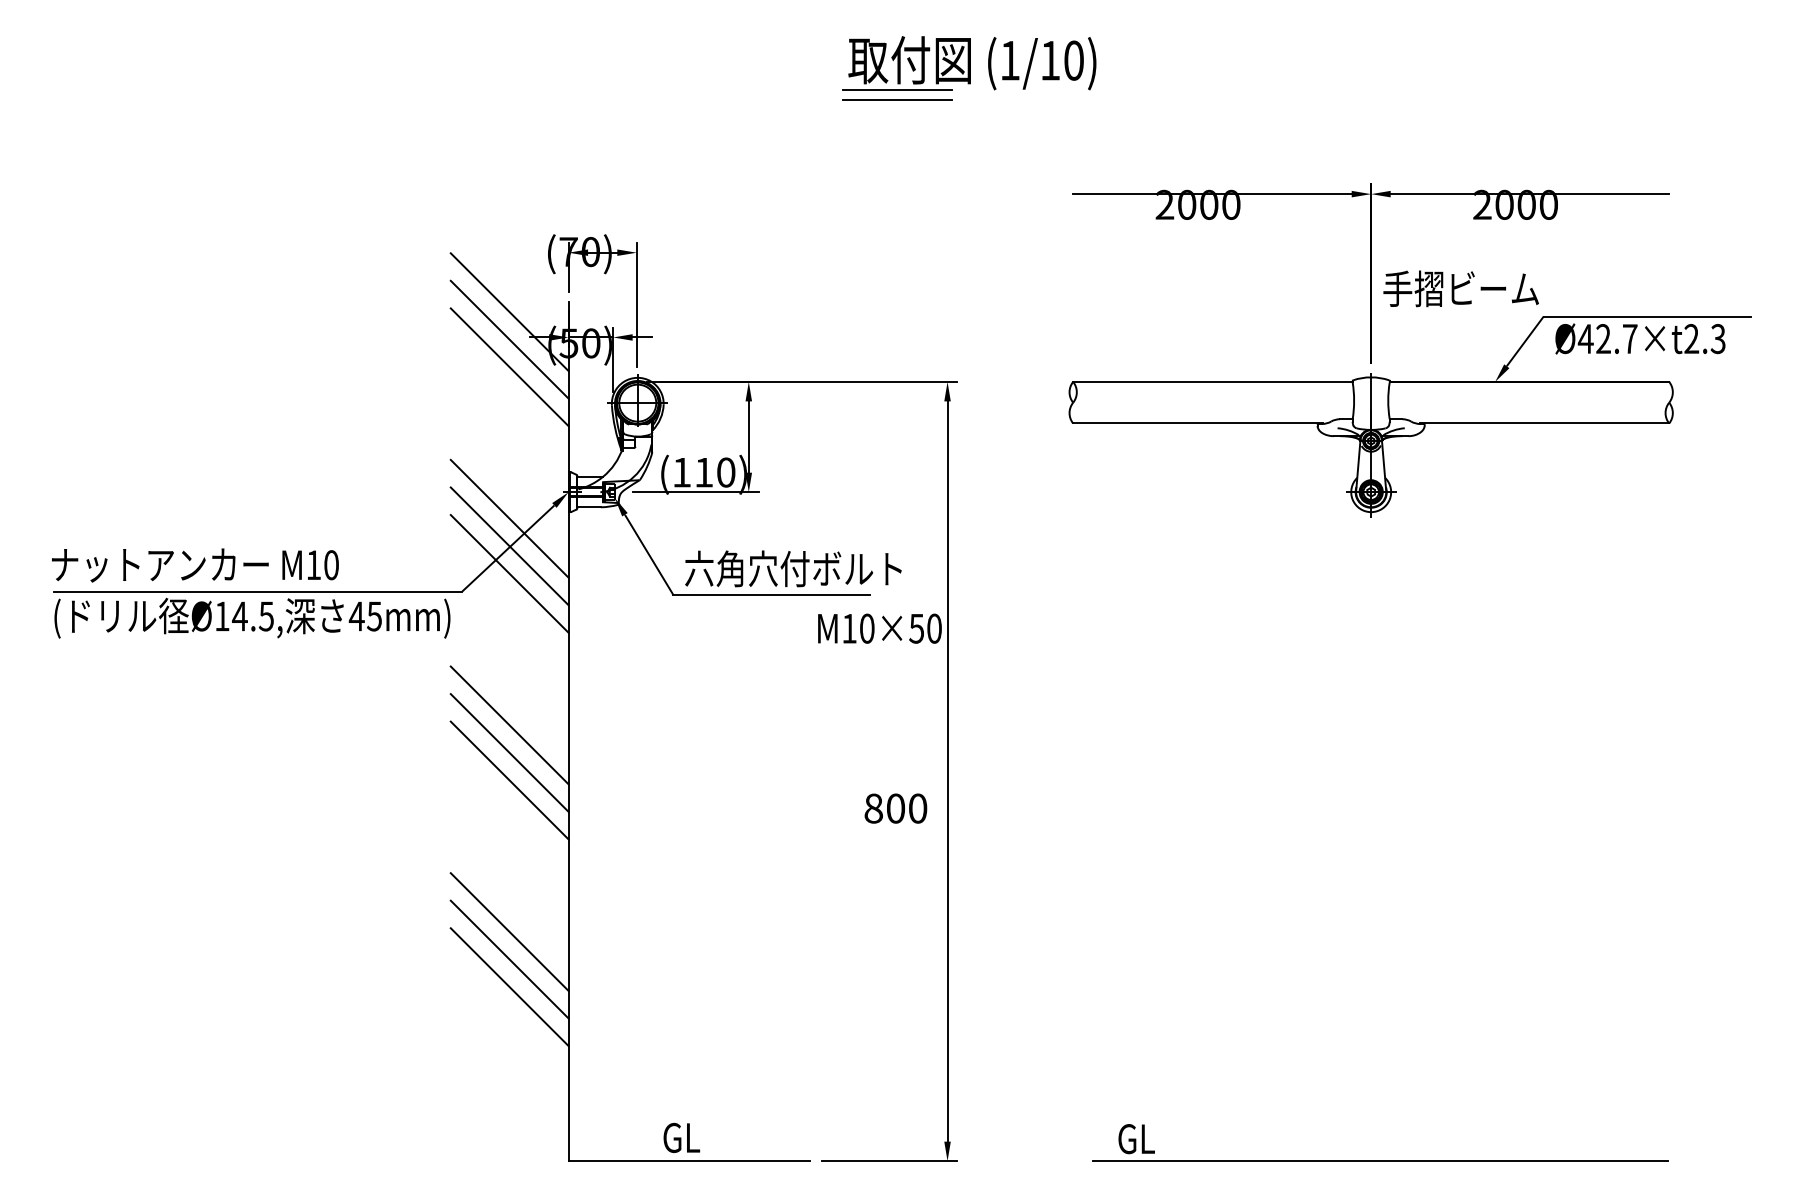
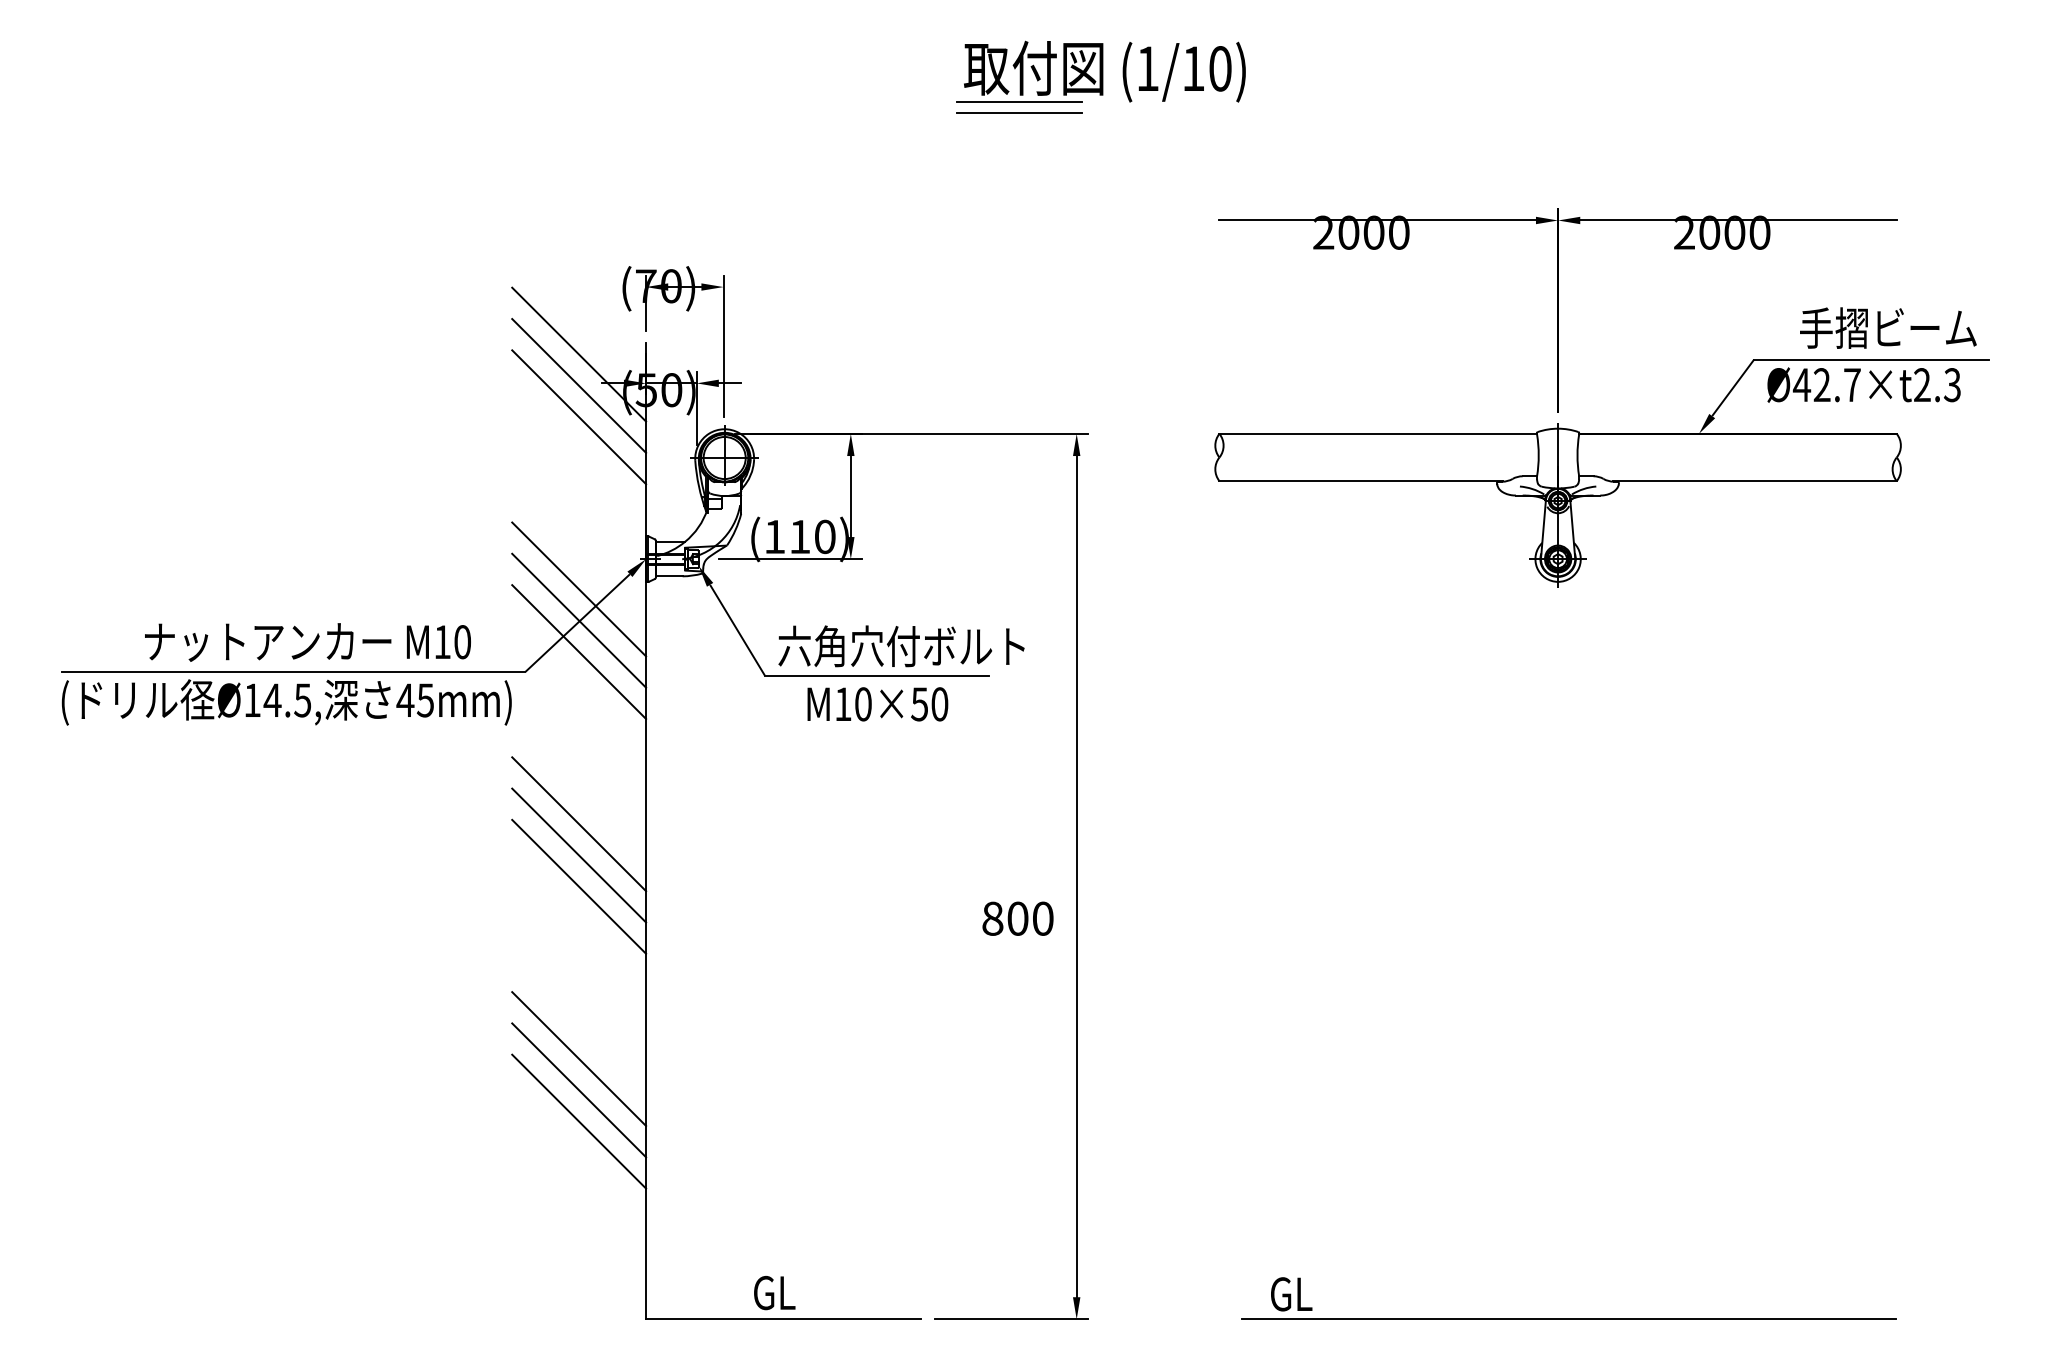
text: (1461, 288) -> (1888, 327), moved
text: (194, 565) -> (307, 642), moved
text: (879, 628) -> (877, 704), moved

